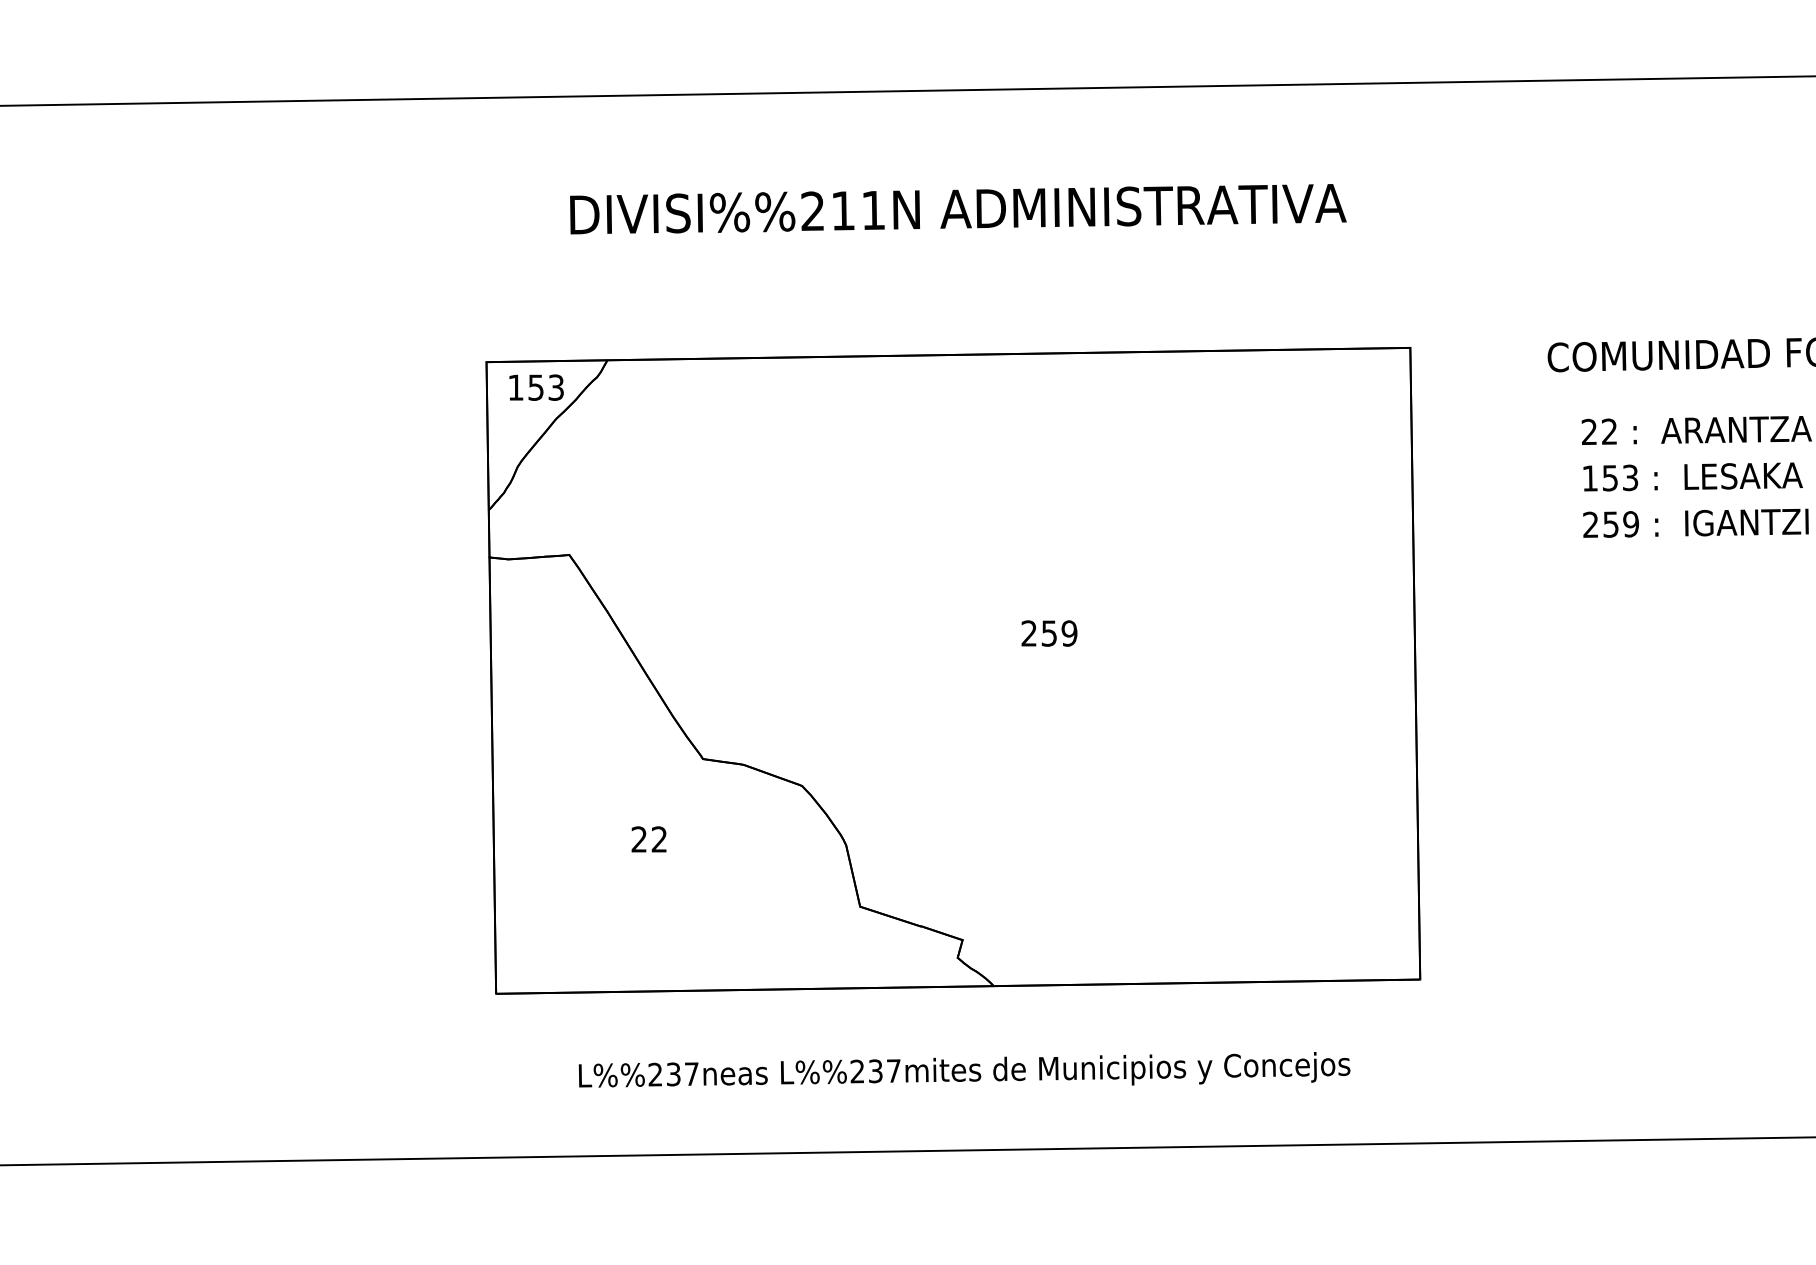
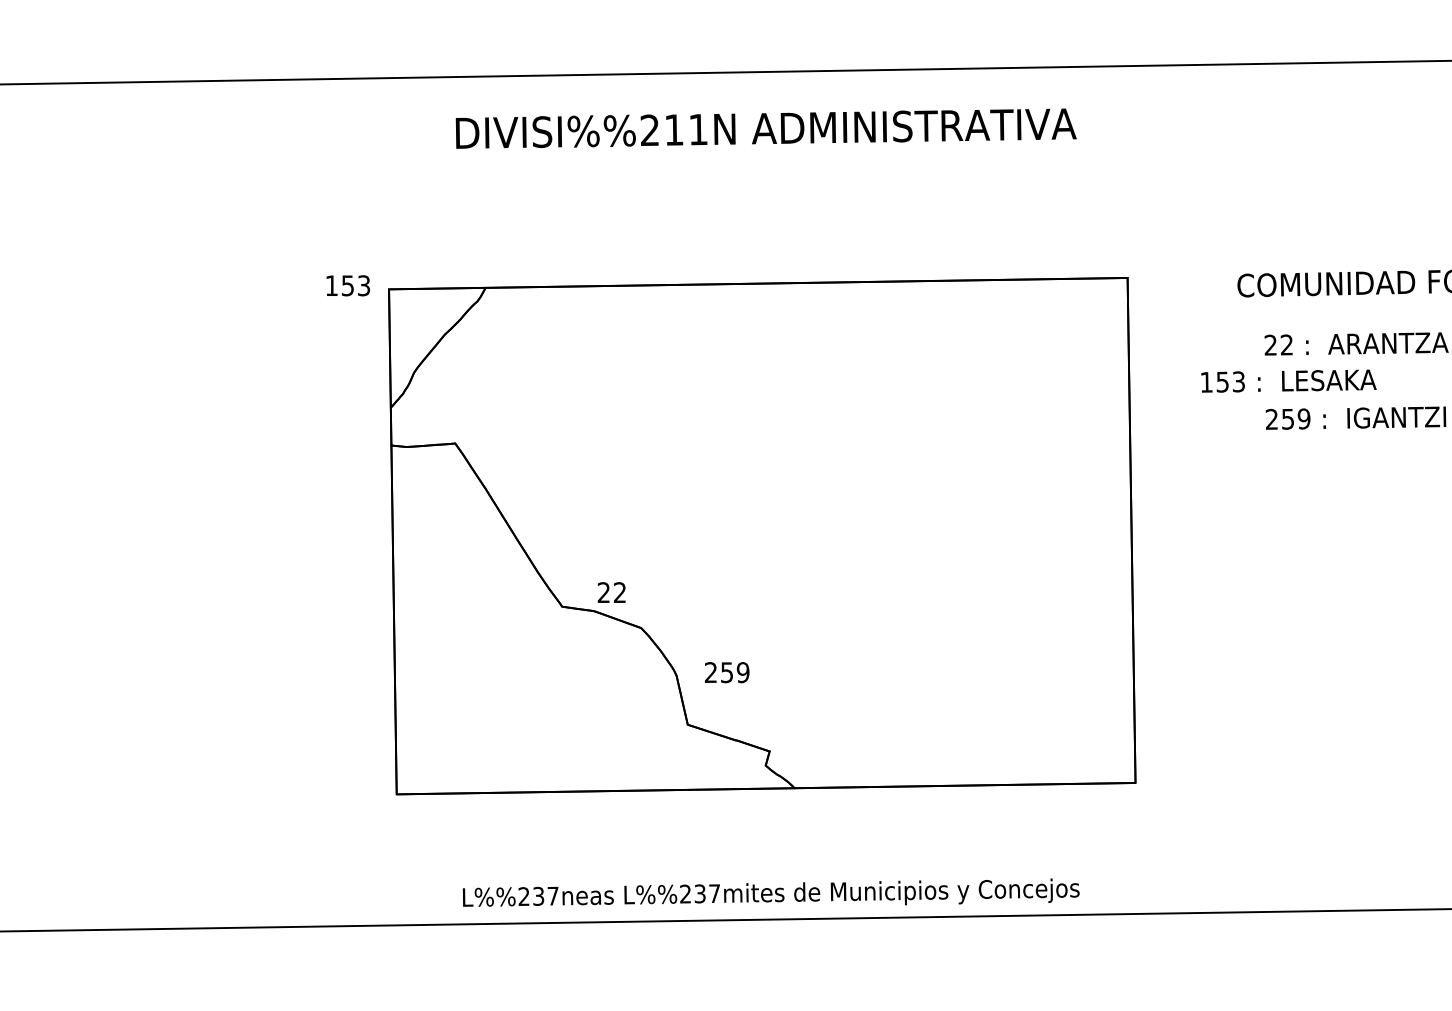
text: (958, 209) -> (766, 128), moved
text: (536, 387) -> (348, 285), moved
text: (1692, 476) -> (1288, 380), moved
text: (1049, 633) -> (727, 672), moved
text: (648, 839) -> (611, 592), moved
text: (964, 1069) -> (771, 892), moved

